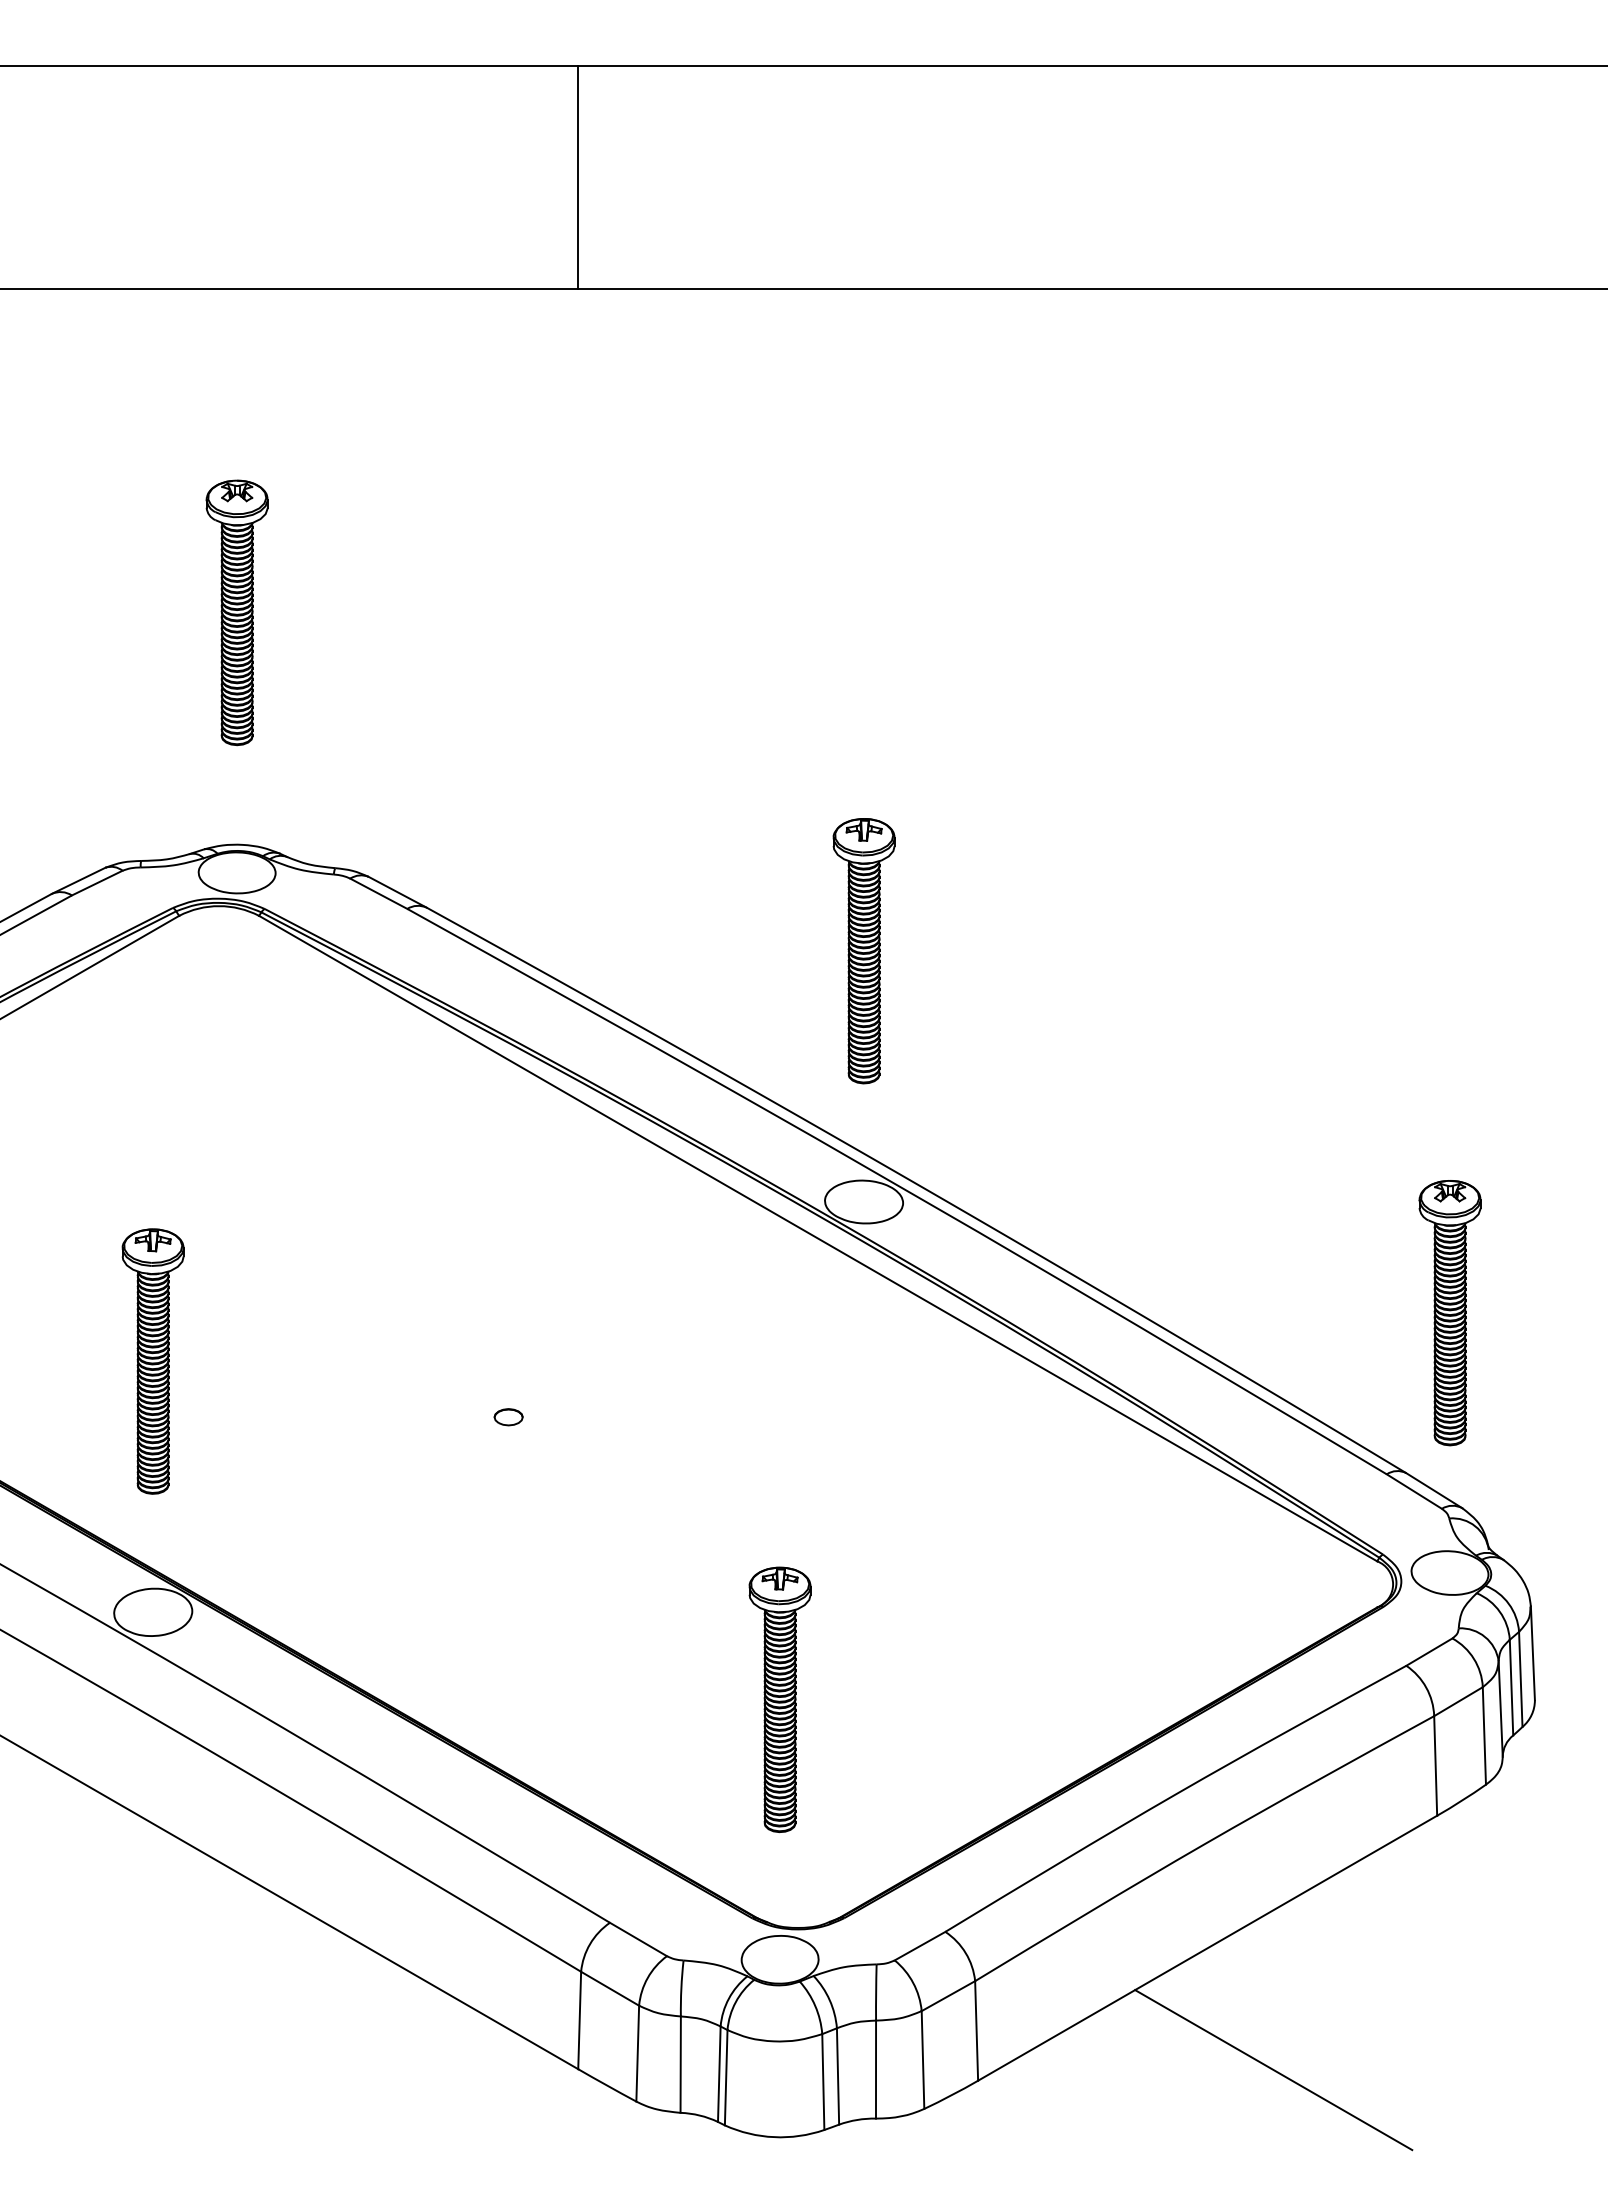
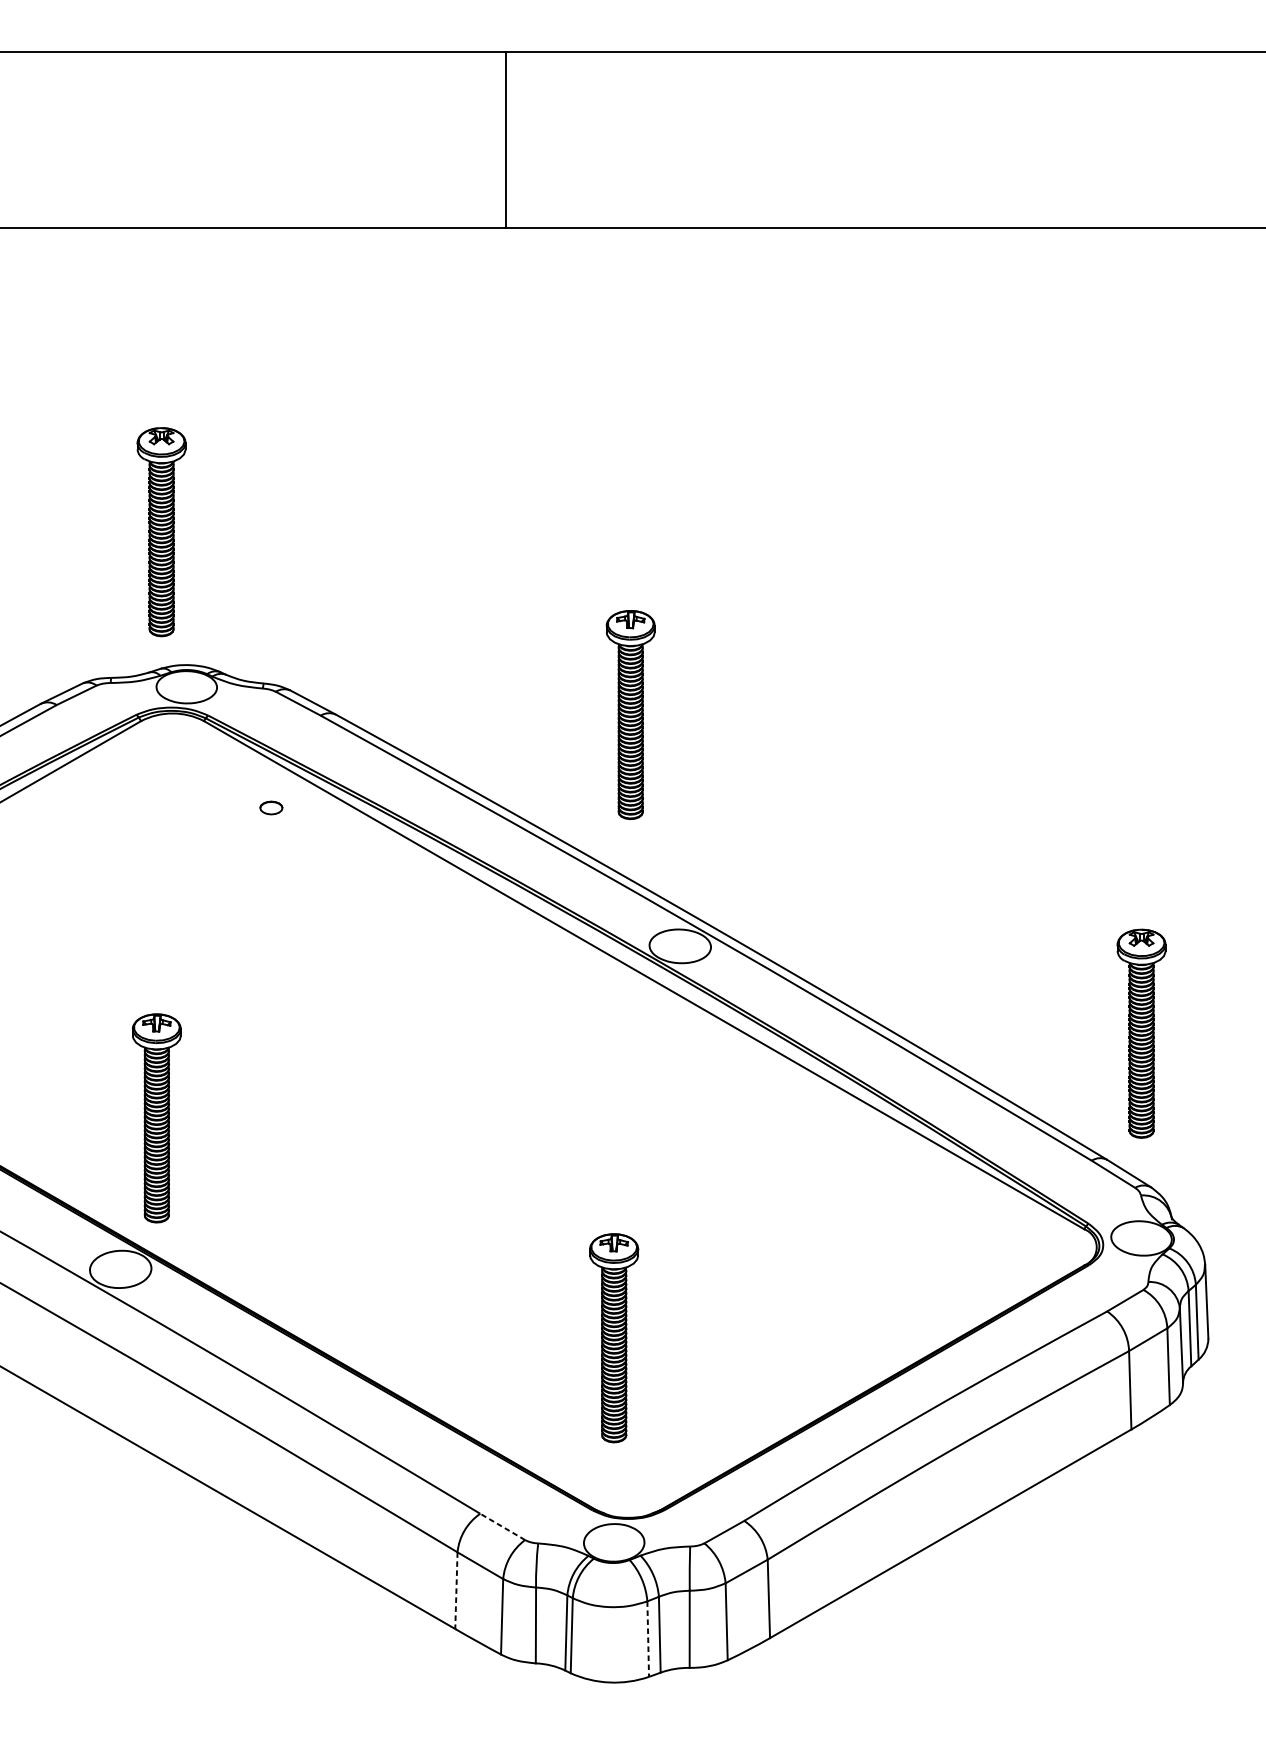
line: (578, 177) -> (505, 139), moved
part: (236, 612) -> (161, 531), moved
part: (863, 951) -> (630, 715), moved
part: (152, 1361) -> (156, 1118), moved
part: (508, 1417) -> (271, 808), moved
line: (638, 1939) -> (502, 1526), solid -> dashed
line: (579, 2020) -> (456, 1590), solid -> dashed
line: (1273, 2070) -> (1002, 1630), removed
line: (823, 2082) -> (648, 1639), solid -> dashed

